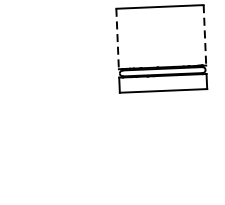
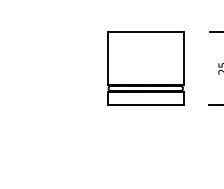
line: (204, 35) -> (183, 58), dashed -> solid
line: (117, 39) -> (107, 58), dashed -> solid

